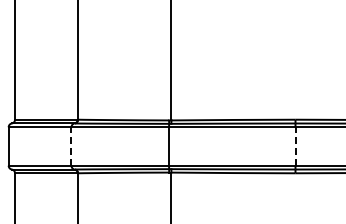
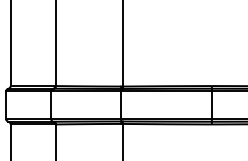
line: (71, 146) -> (51, 105), dashed -> solid
line: (295, 146) -> (211, 105), dashed -> solid

